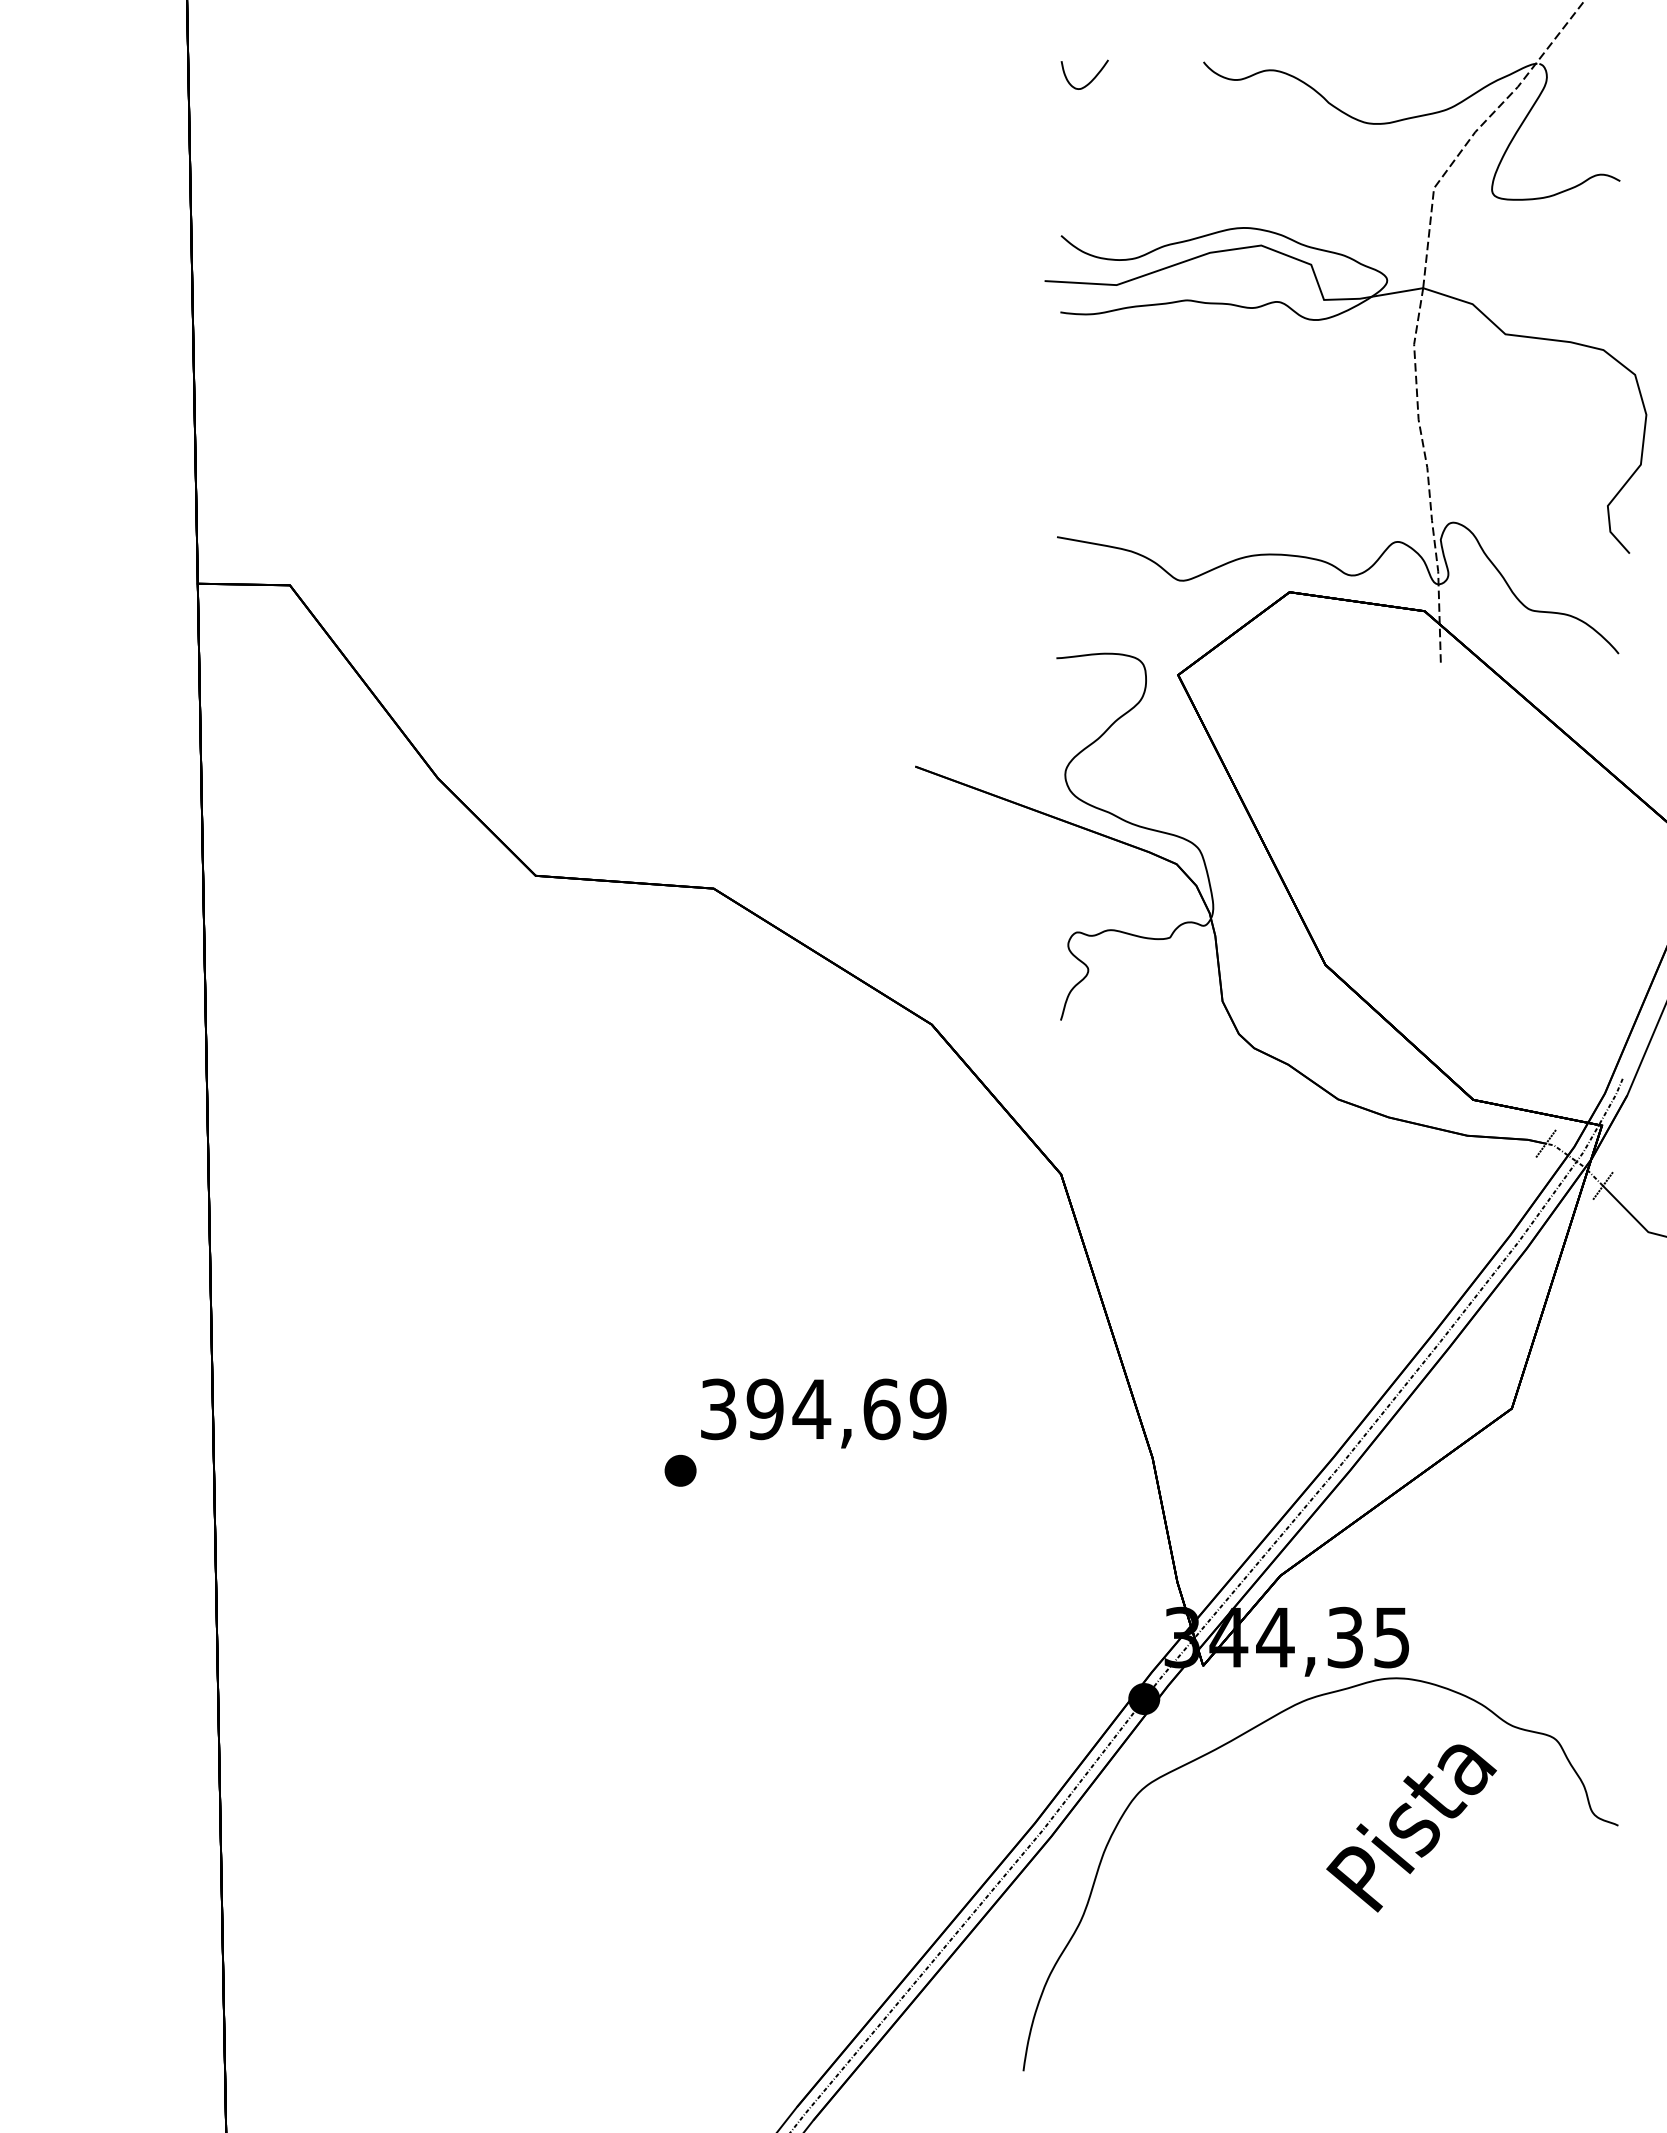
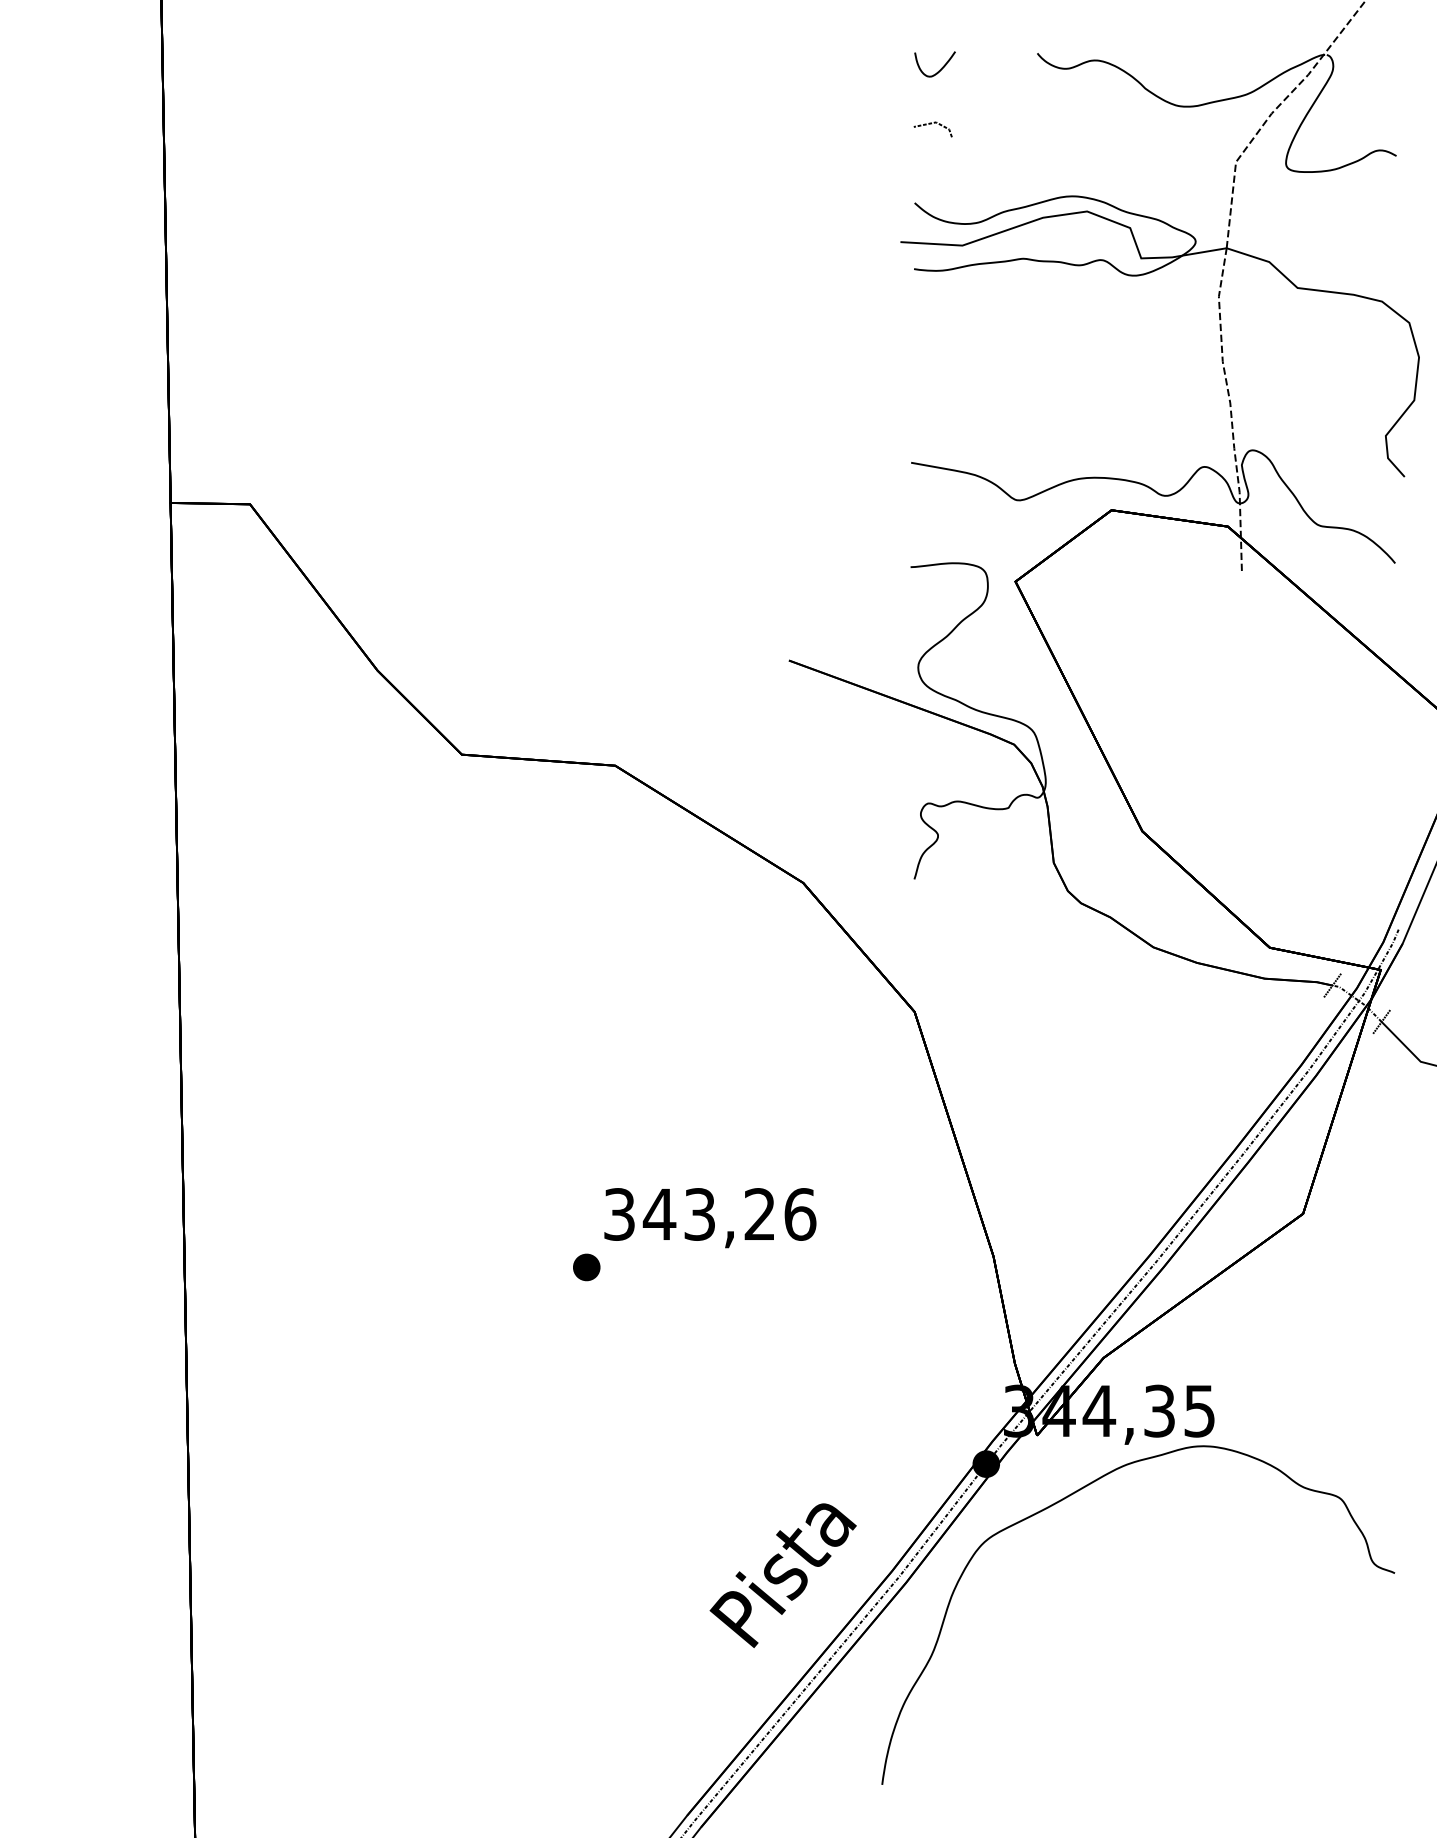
line: (1080, 144) -> (931, 124), added
text: (846, 1409) -> (729, 1214), 394,69 -> 343,26
text: (1411, 1828) -> (783, 1575), moved

